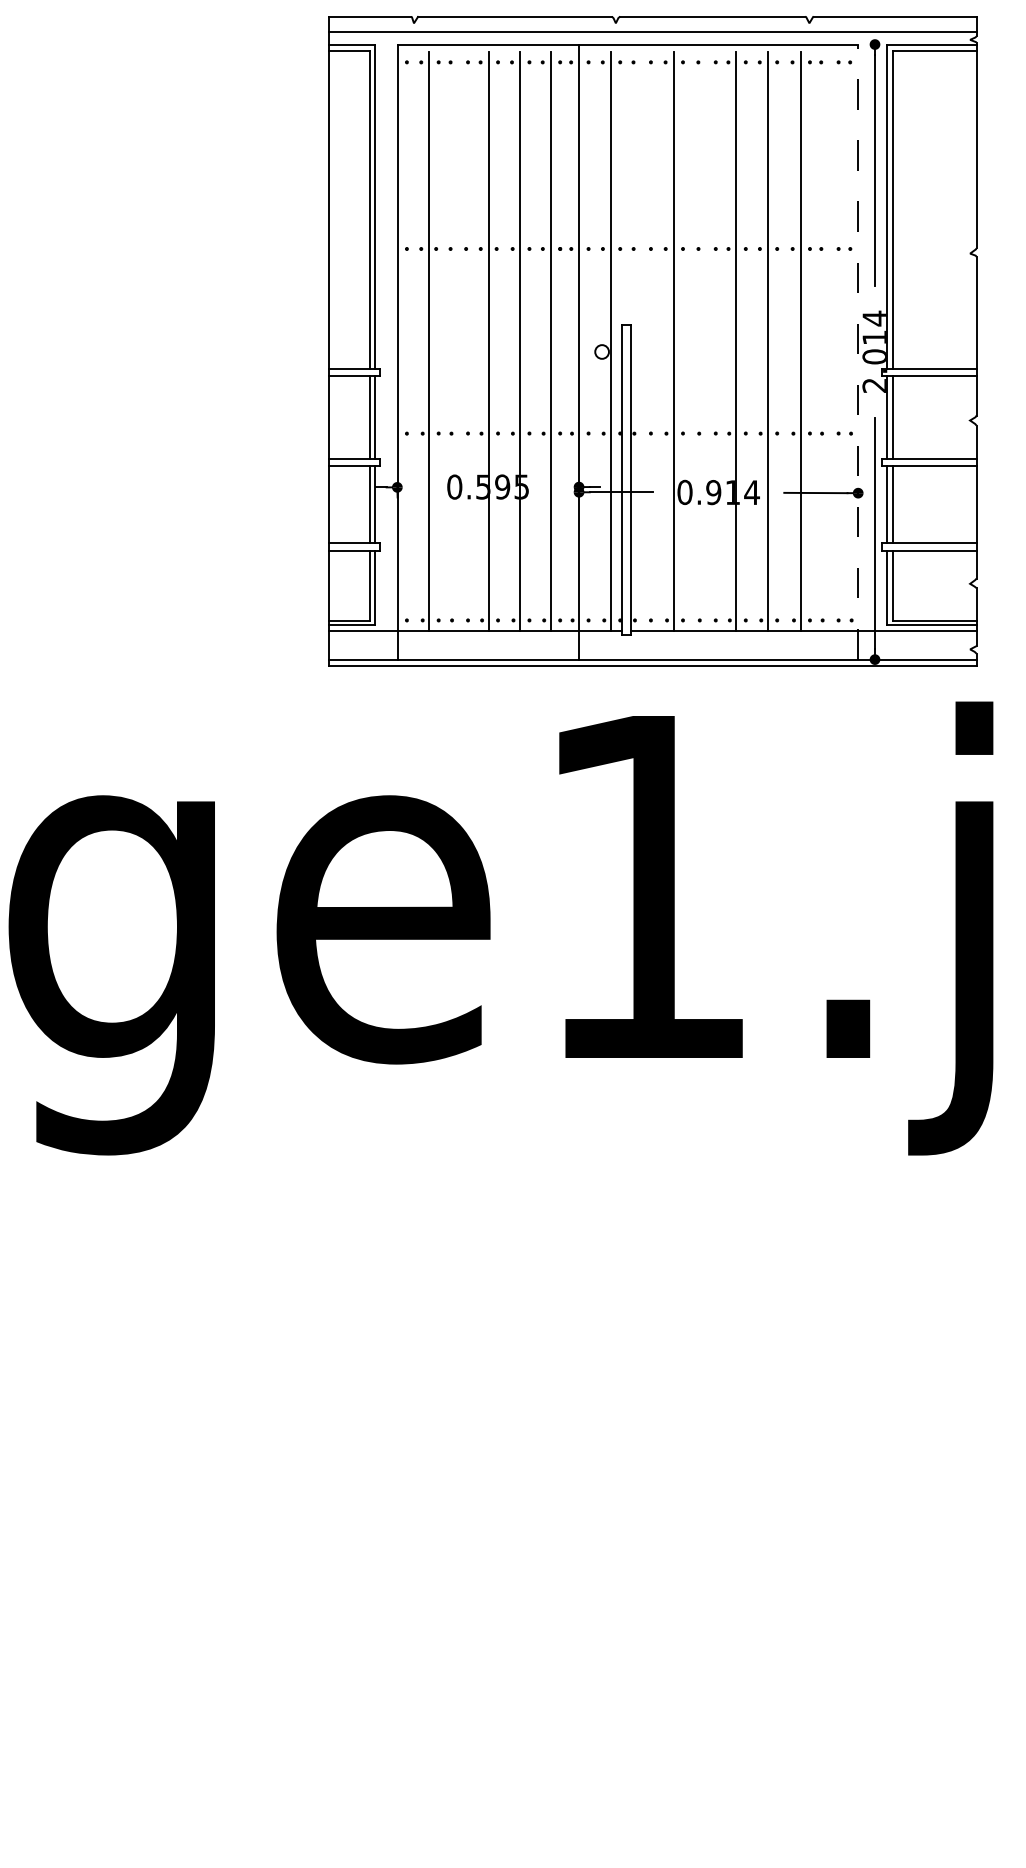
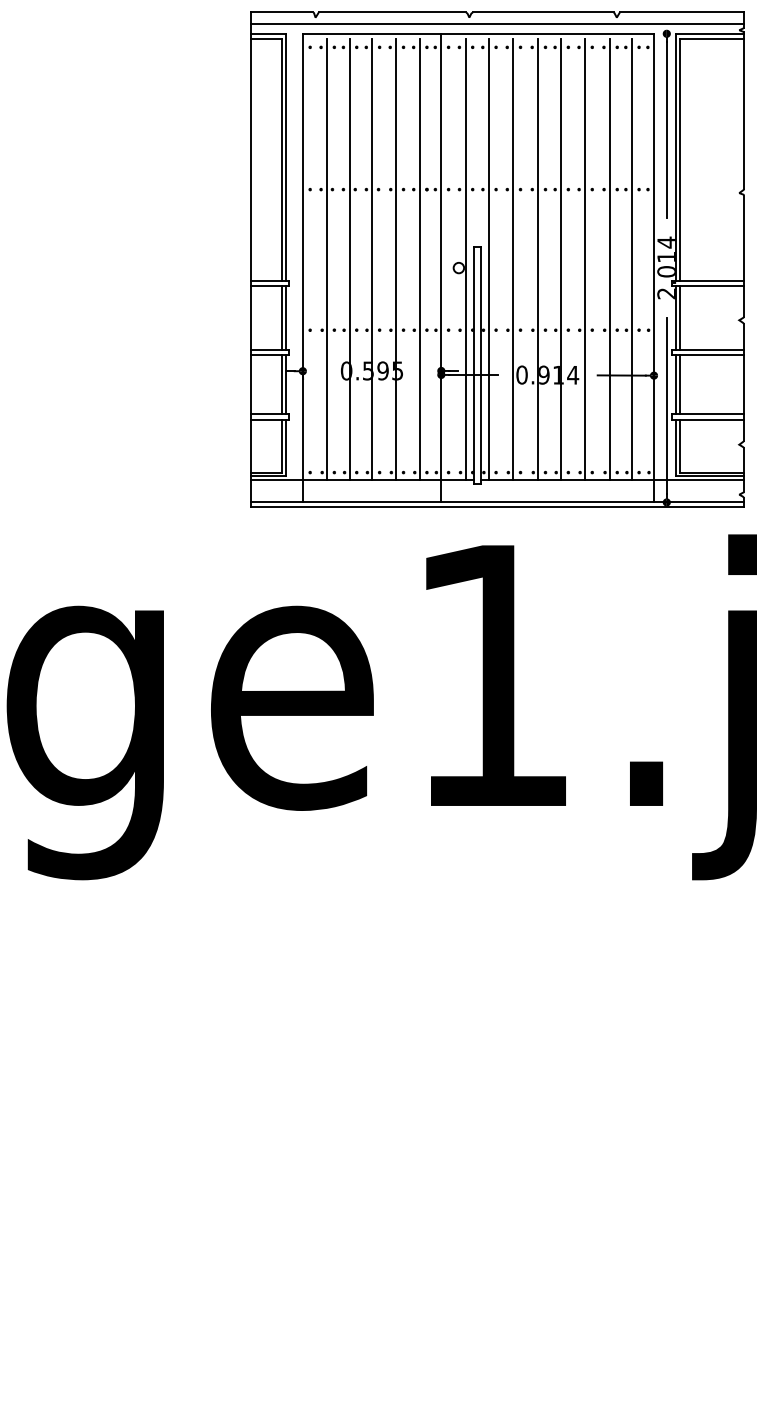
line: (458, 340) -> (349, 259), added
line: (641, 340) -> (488, 259), added
line: (706, 340) -> (538, 259), added
line: (829, 340) -> (632, 259), added
line: (858, 351) -> (654, 267), dashed -> solid

